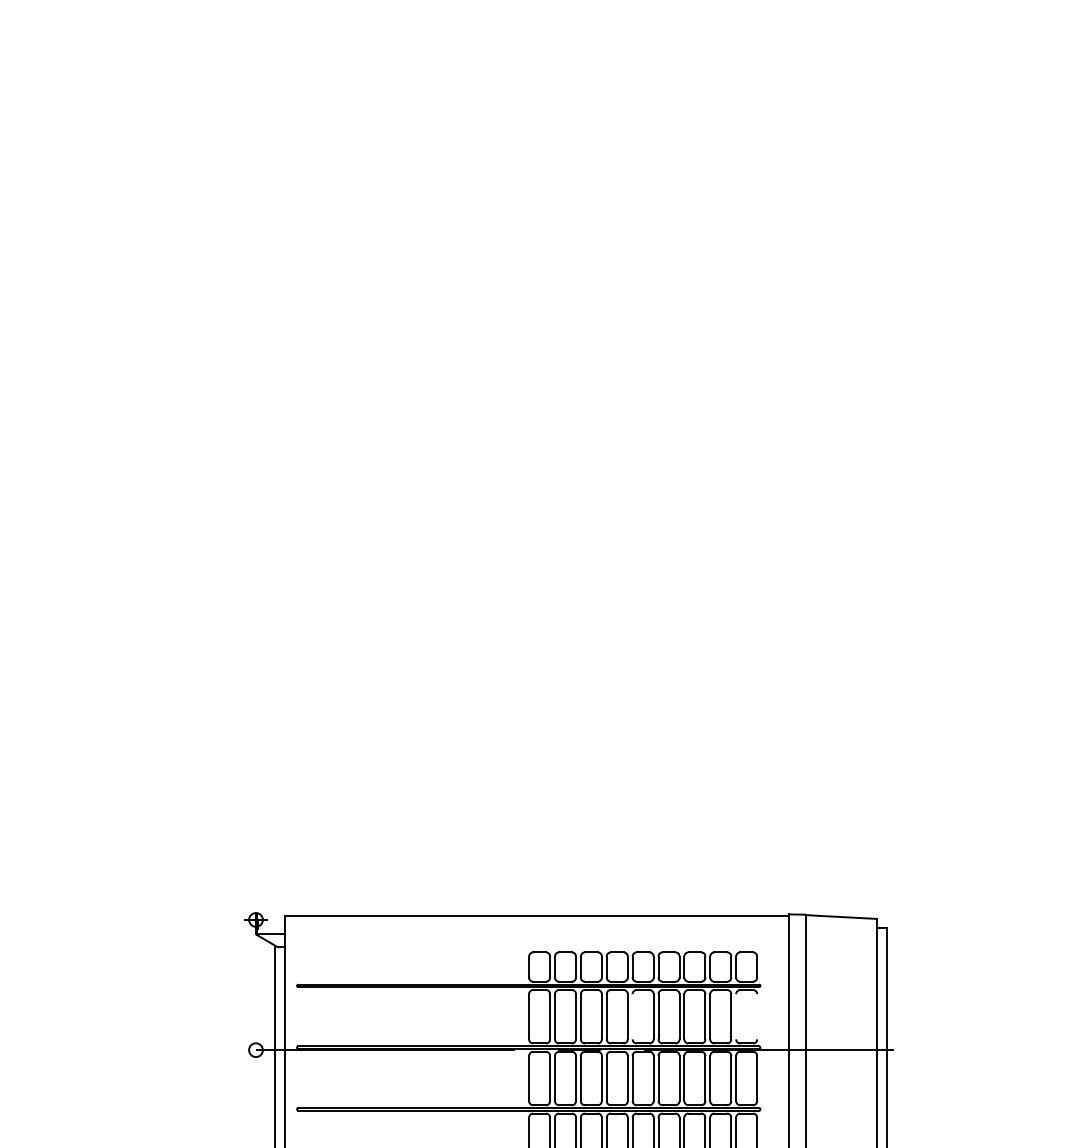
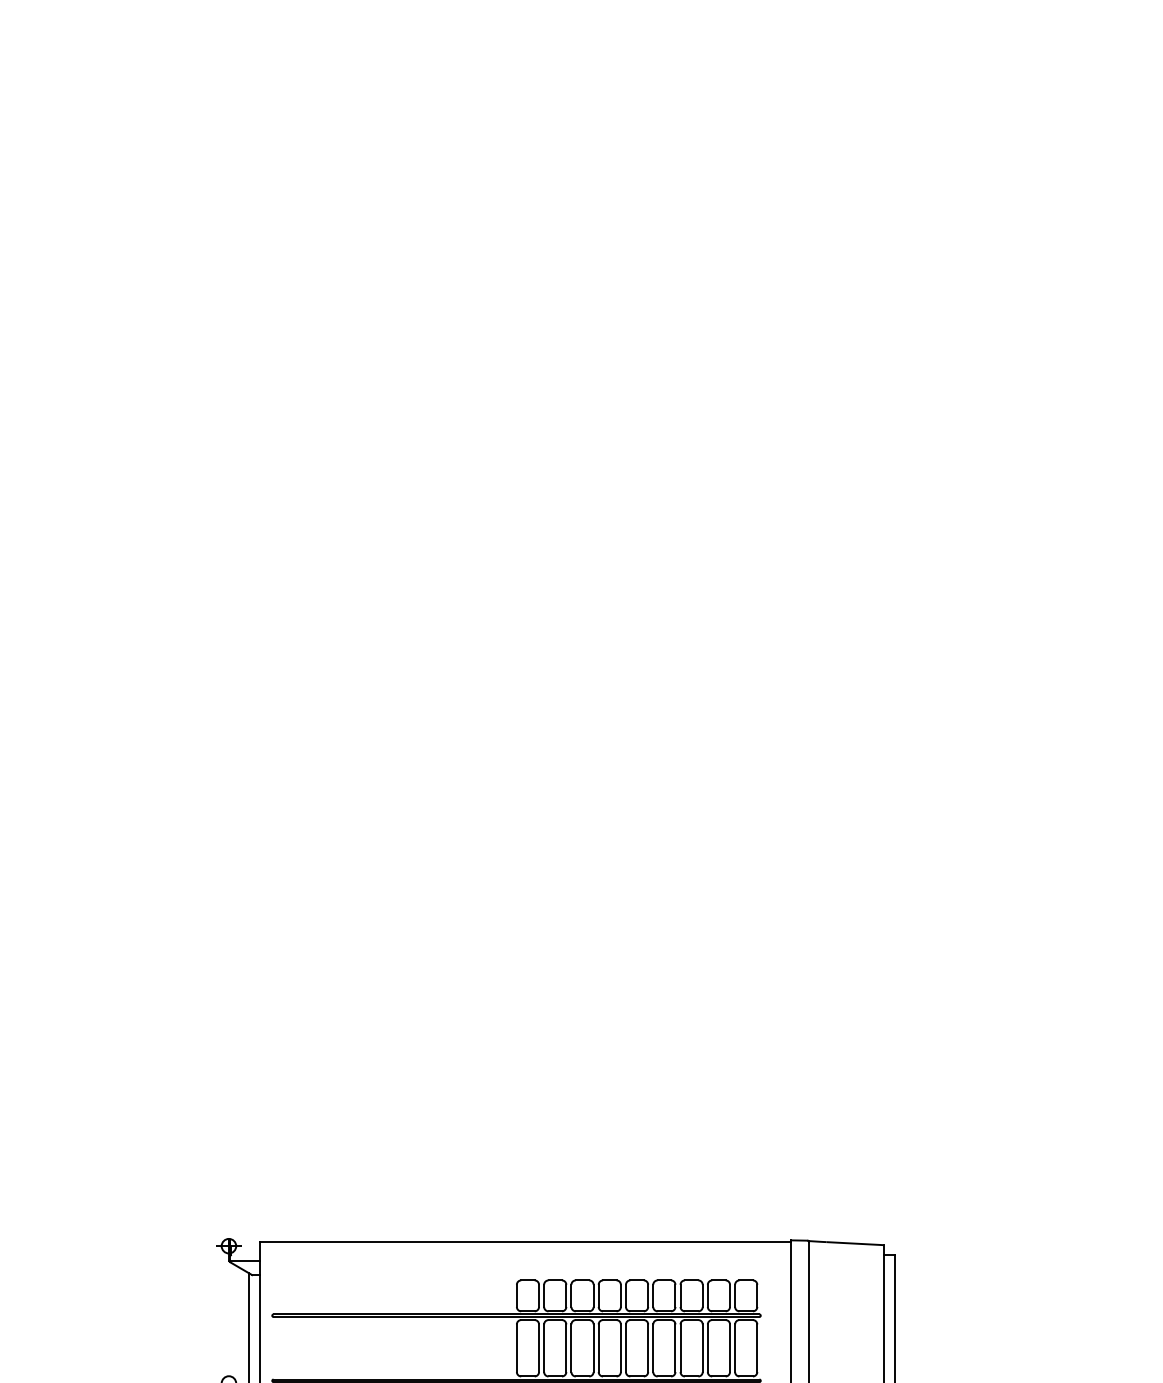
line: (632, 1016) -> (625, 1348), added
line: (736, 1016) -> (735, 1348), added
line: (757, 1016) -> (757, 1348), added

